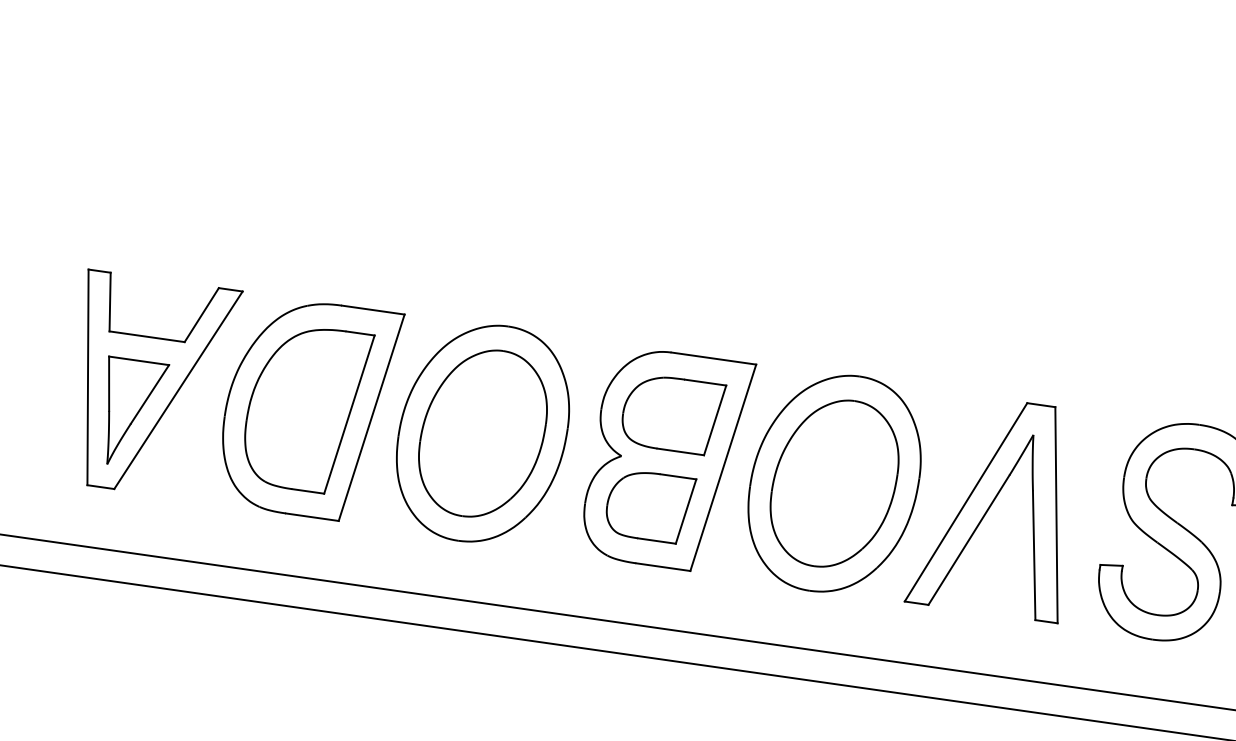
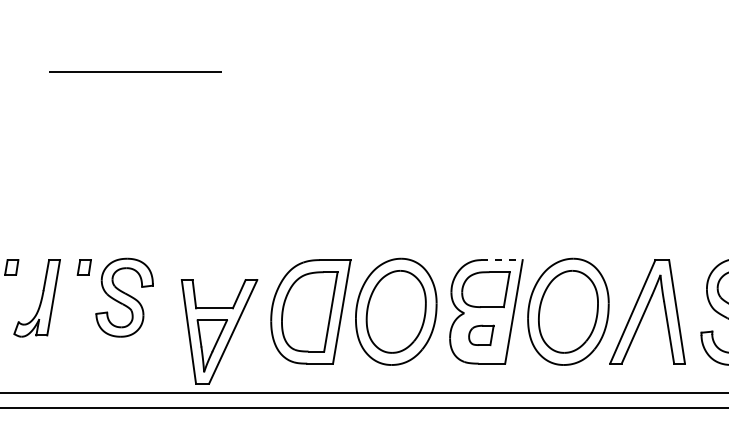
line: (712, 359) -> (501, 260), solid -> dashed
part: (150, 385) -> (219, 331), moved
part: (650, 506) -> (481, 335), size x0.6

